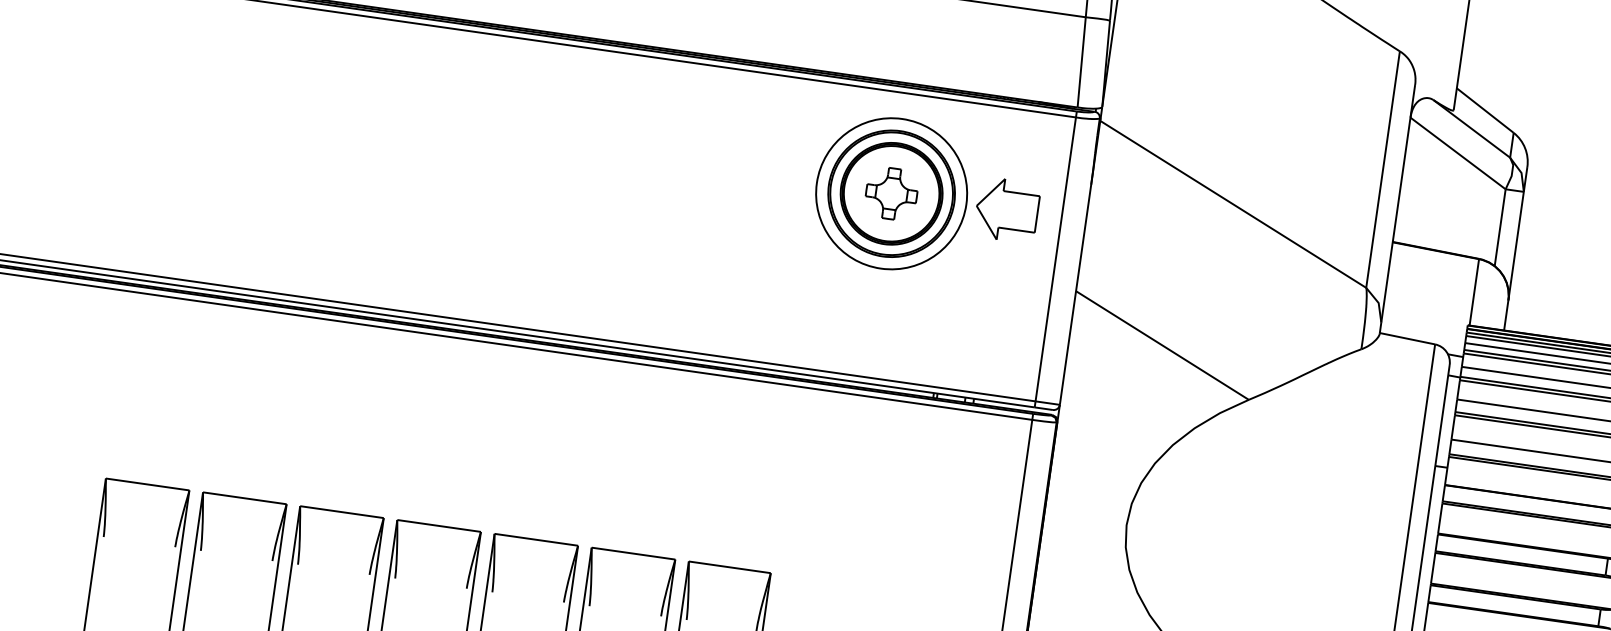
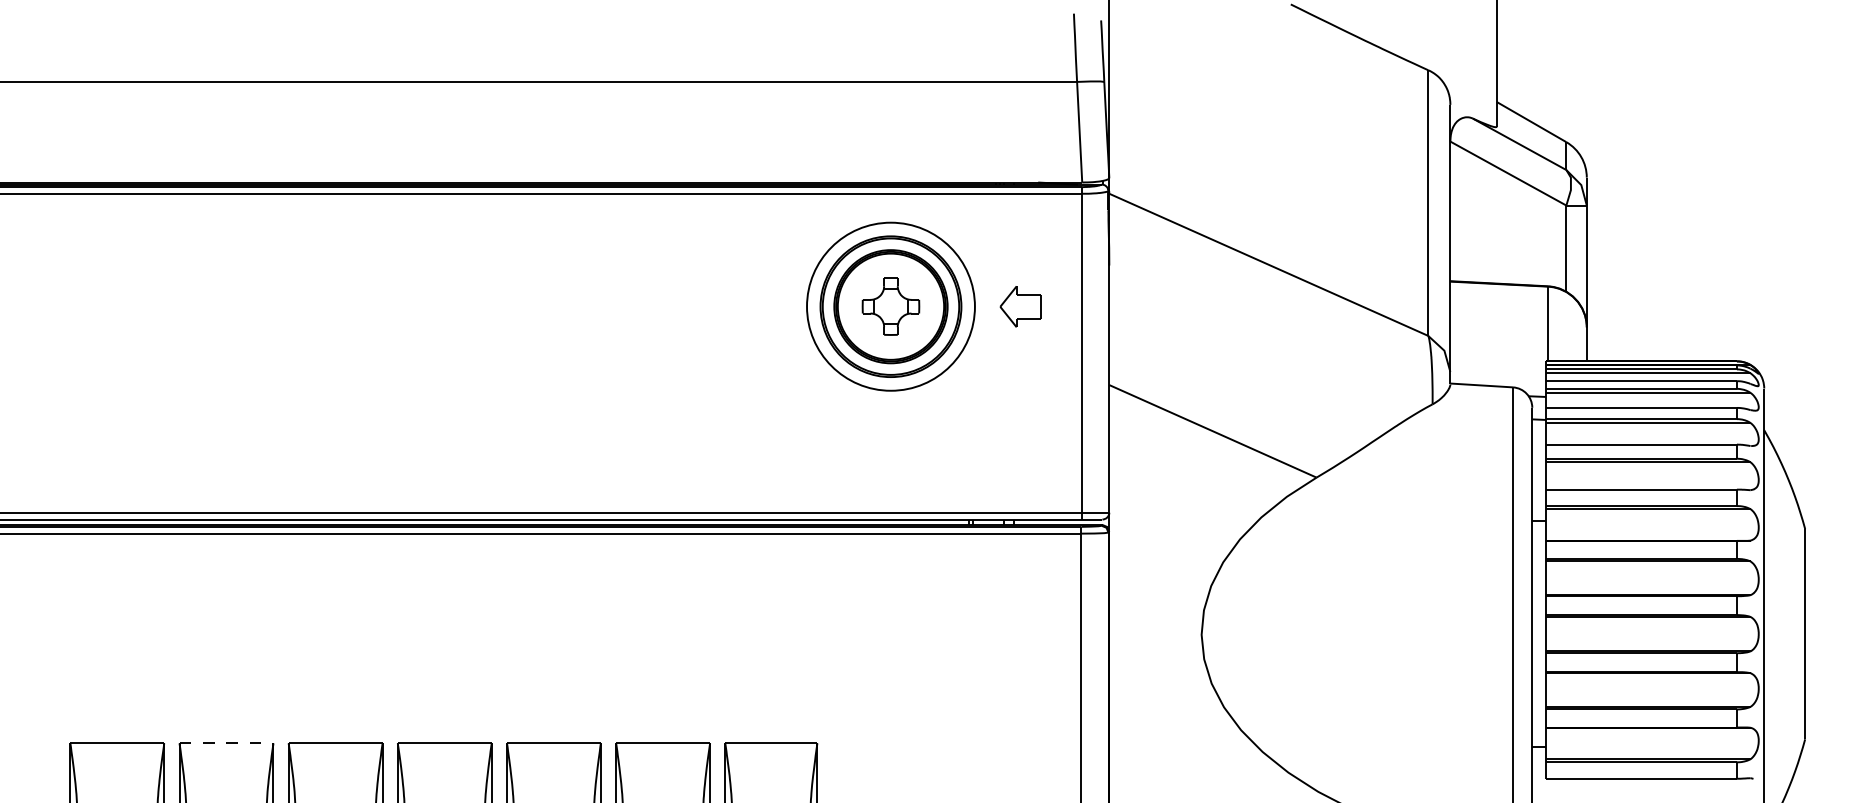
part: (1006, 210) -> (1020, 306), size x0.6
line: (244, 498) -> (226, 743), solid -> dashed

